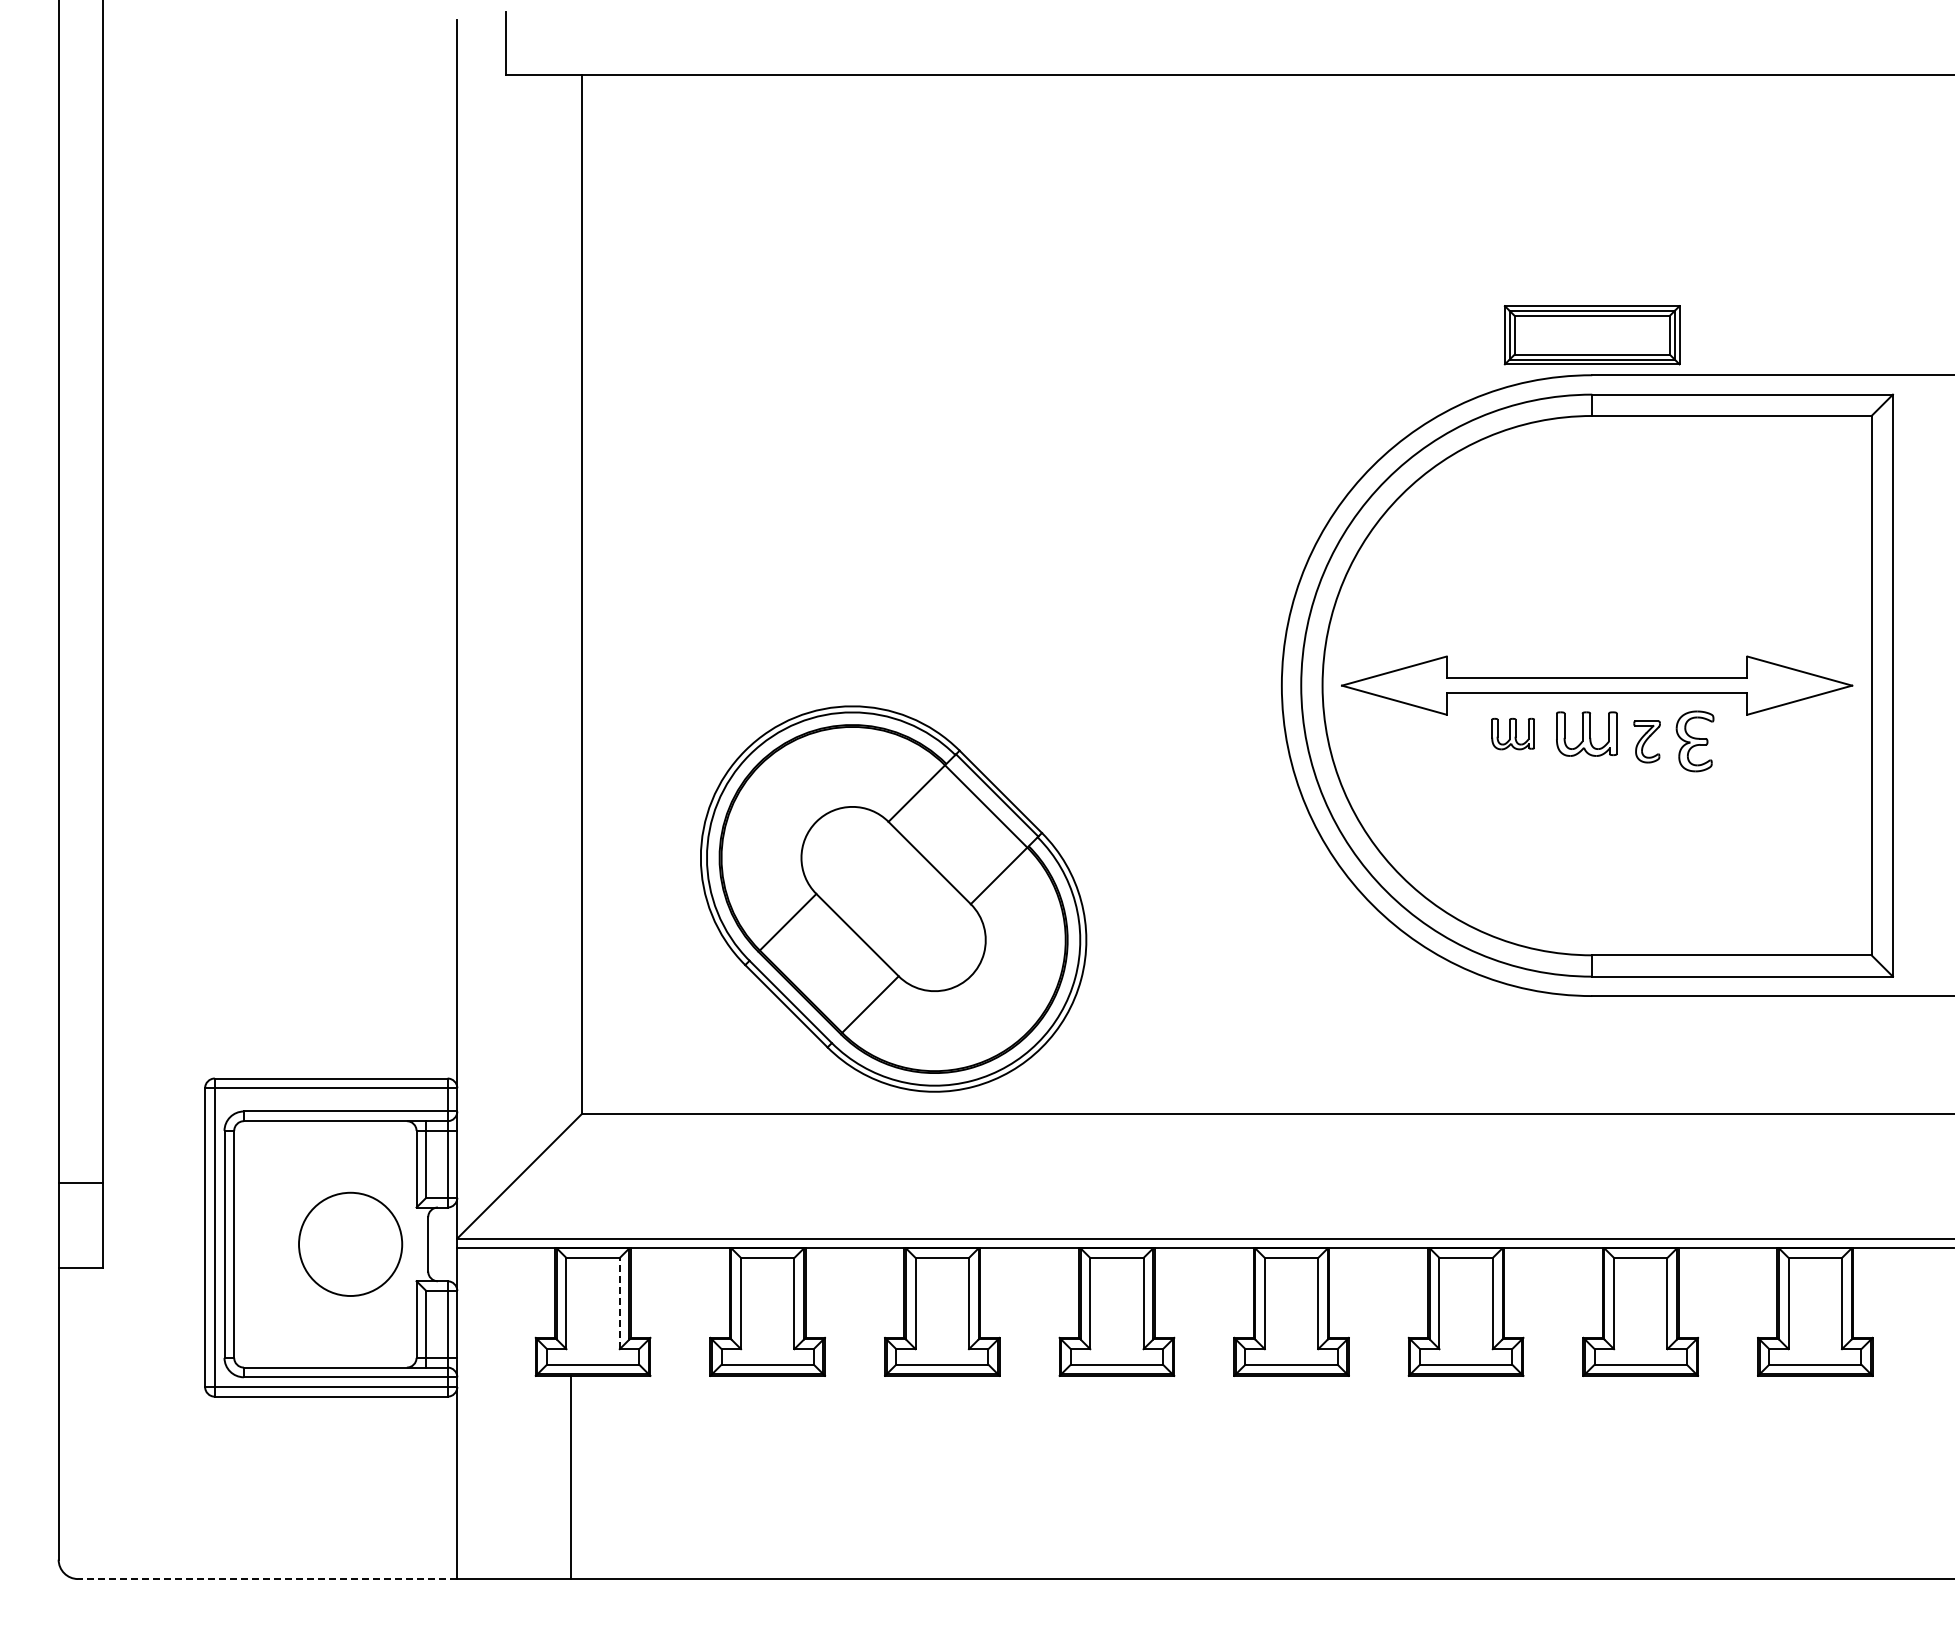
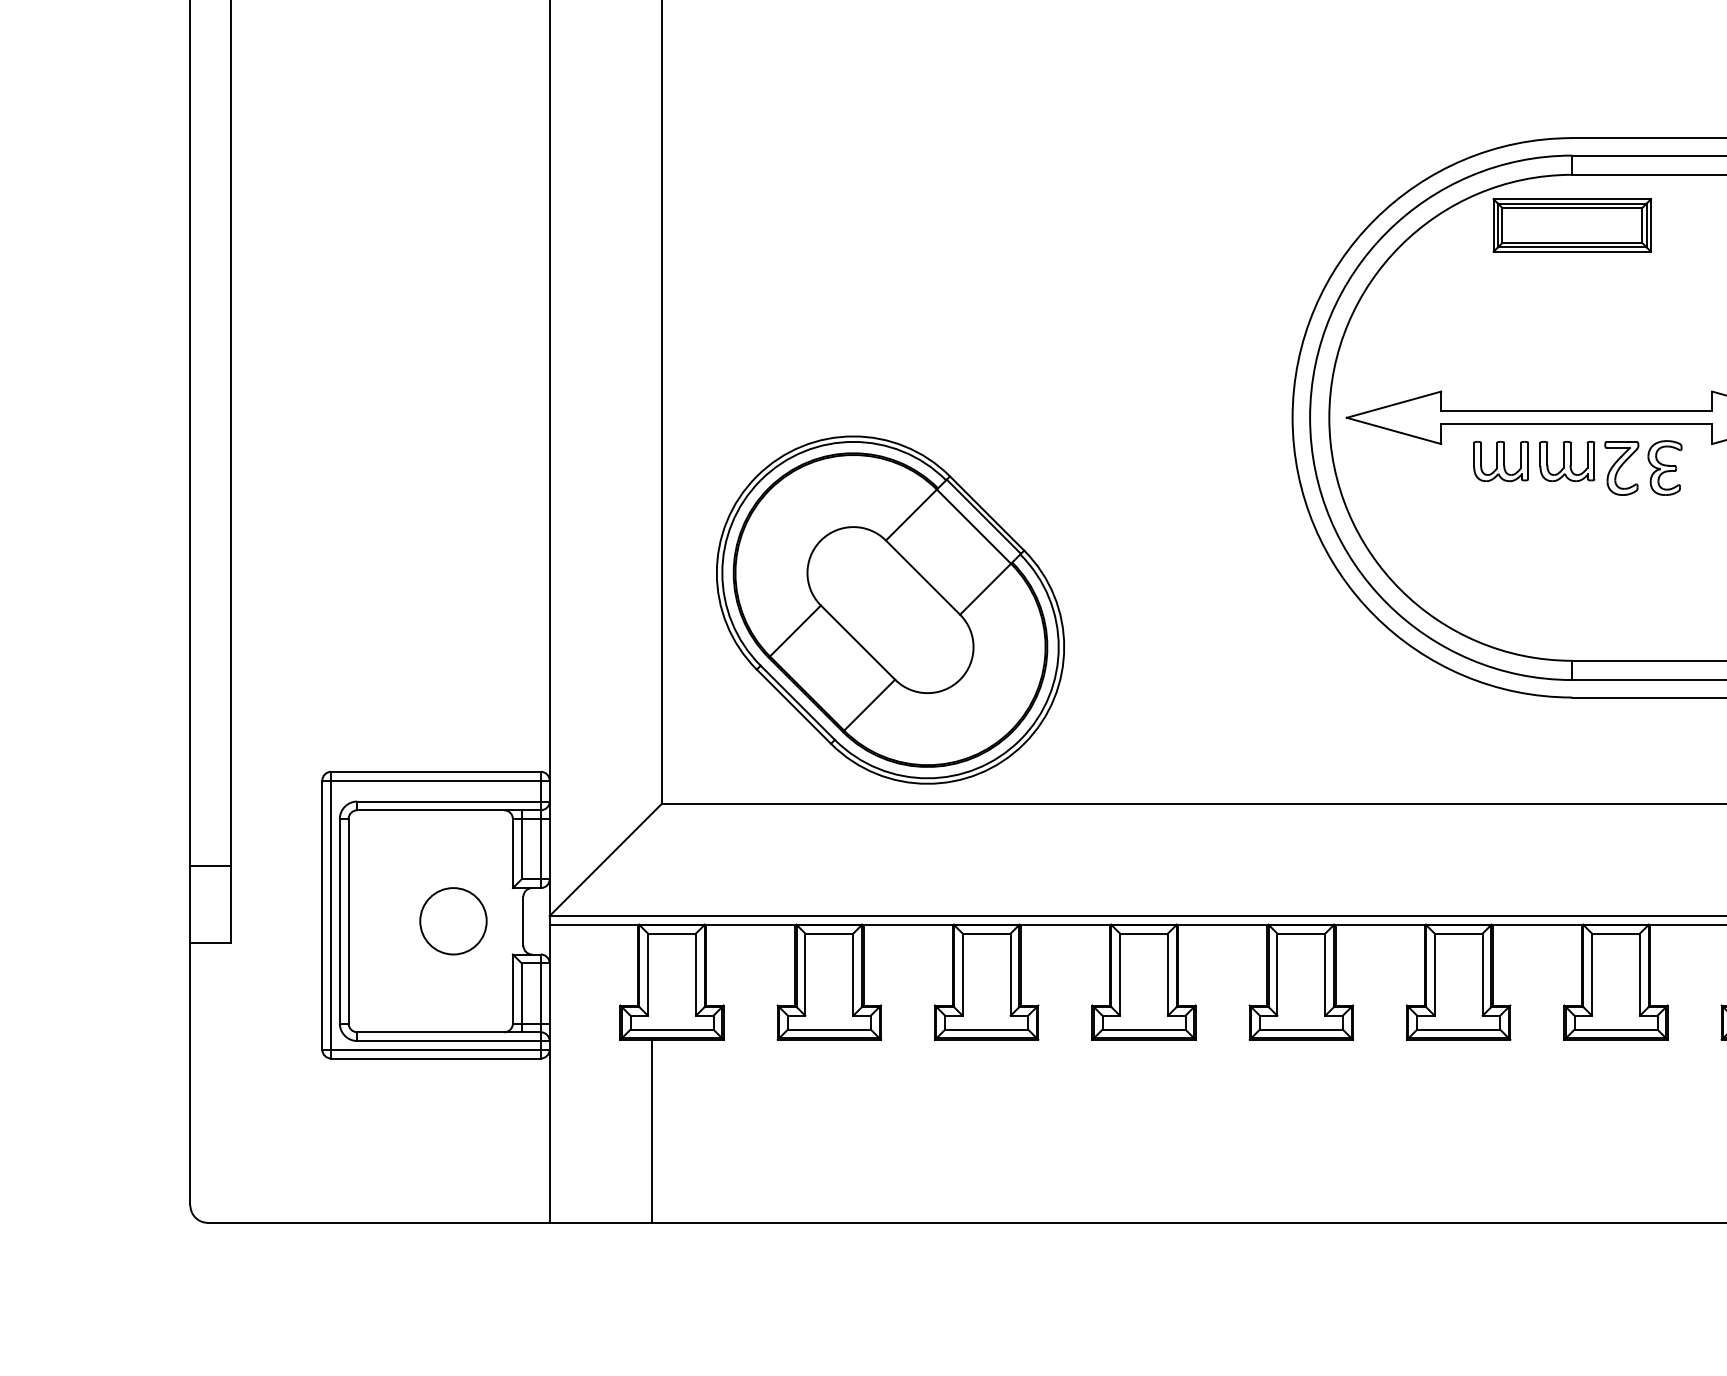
part: (1591, 335) -> (1571, 225), moved
part: (1512, 733) -> (1500, 460), size x1.43
part: (1646, 741) -> (1621, 468), size x1.43
part: (893, 898) -> (890, 609), moved
circle: (350, 1244) -> (453, 921), size x0.71
line: (619, 1303) -> (695, 974), dashed -> solid
line: (267, 1579) -> (378, 1223), dashed -> solid

